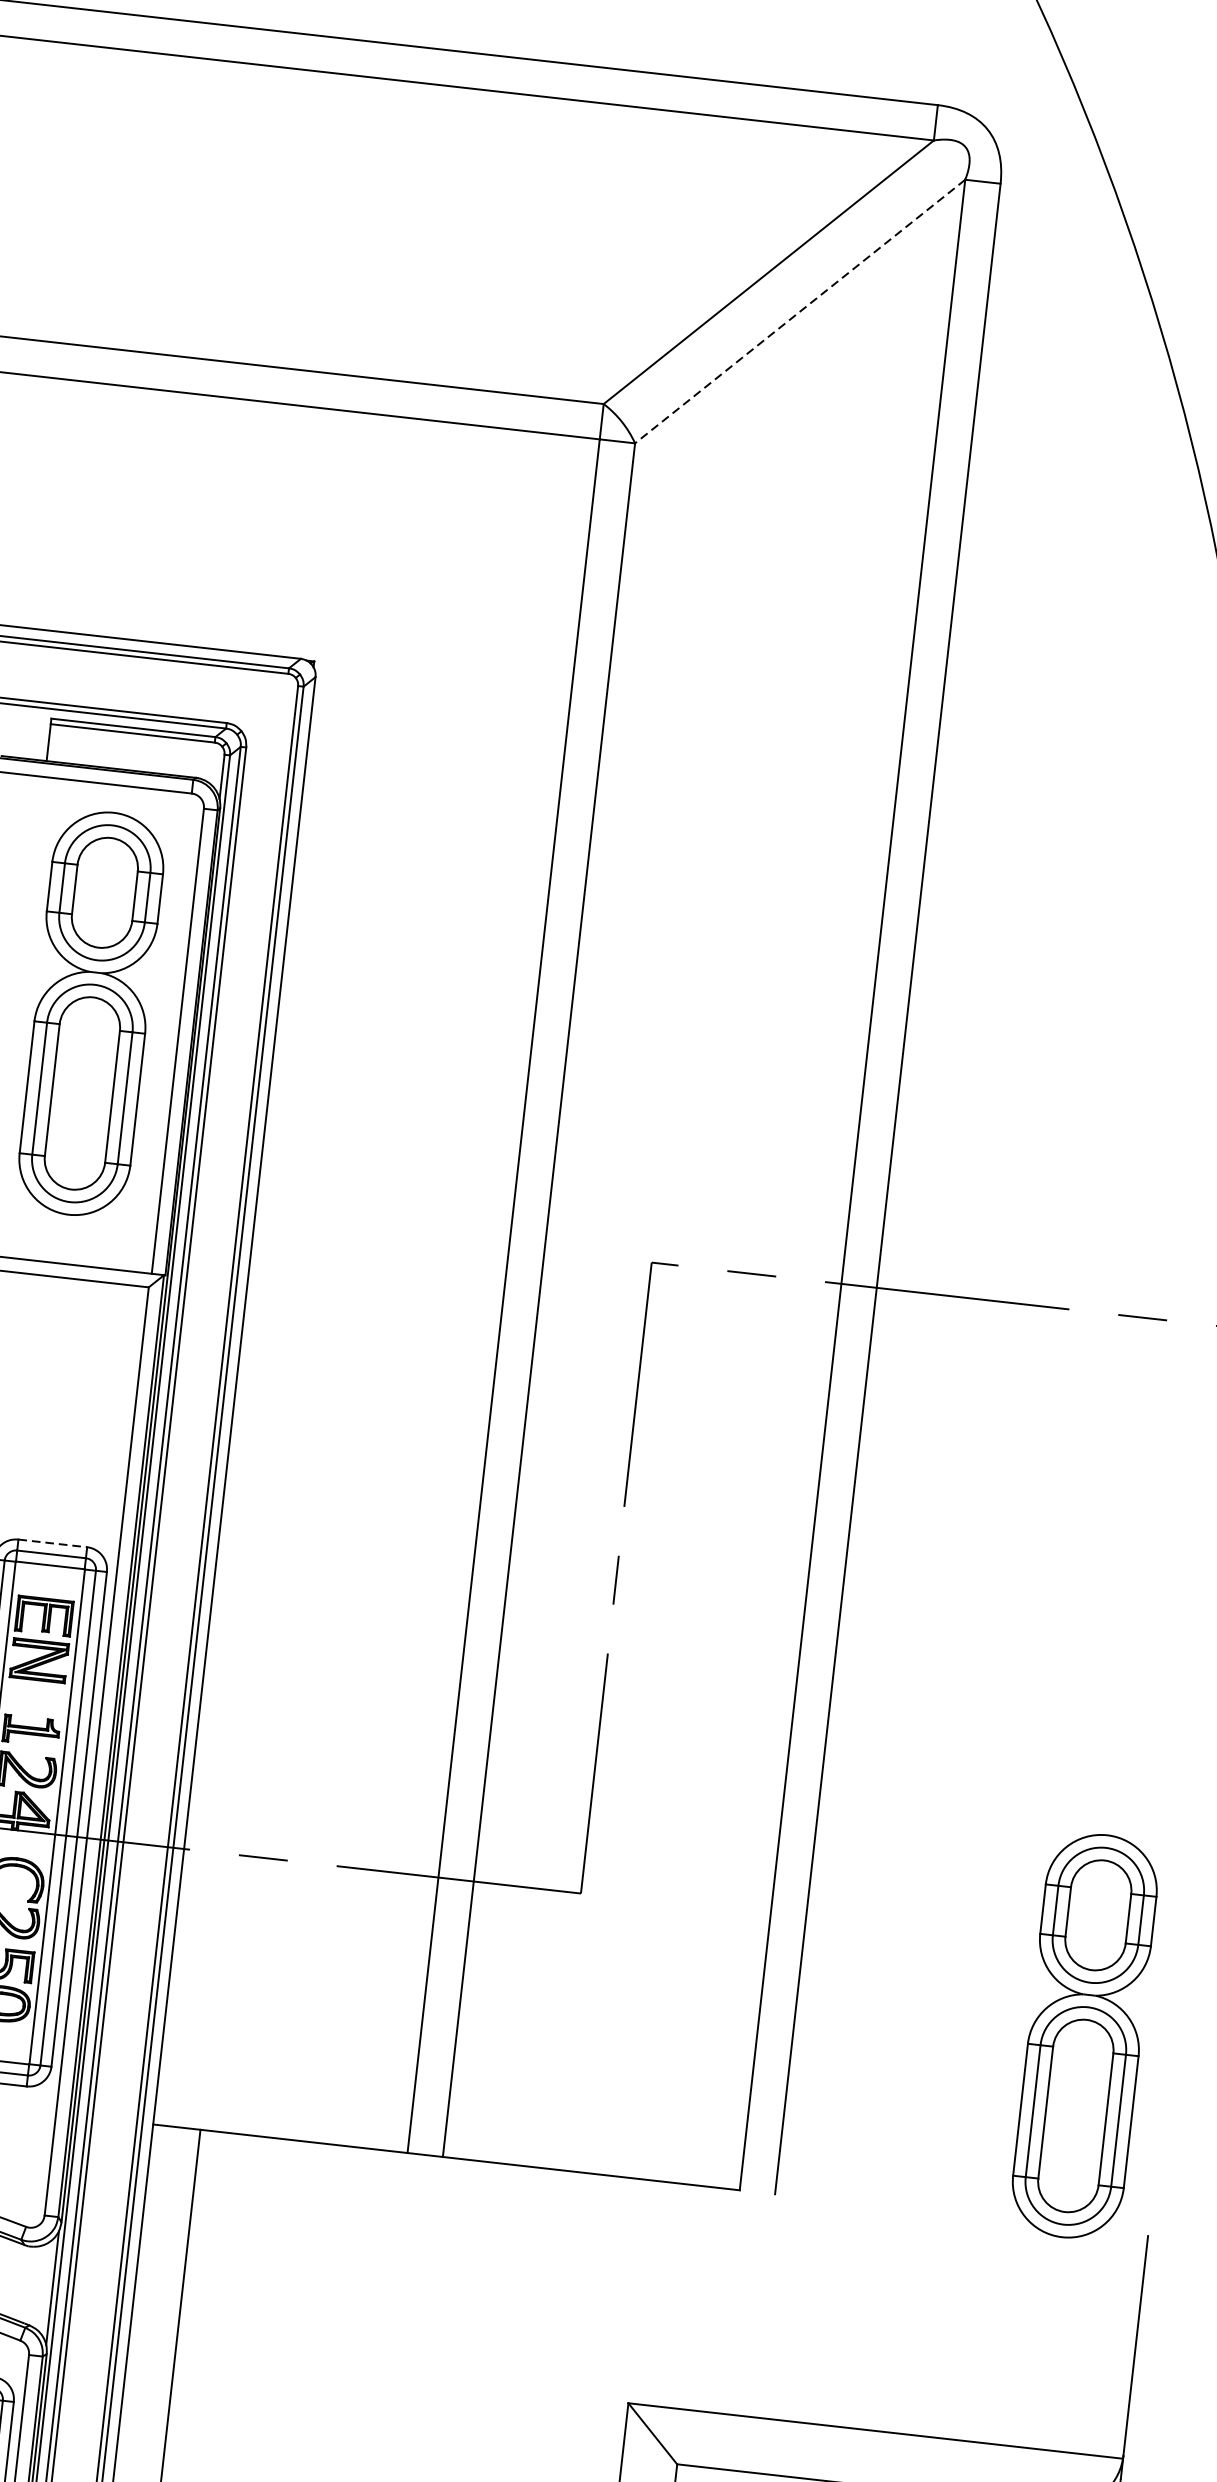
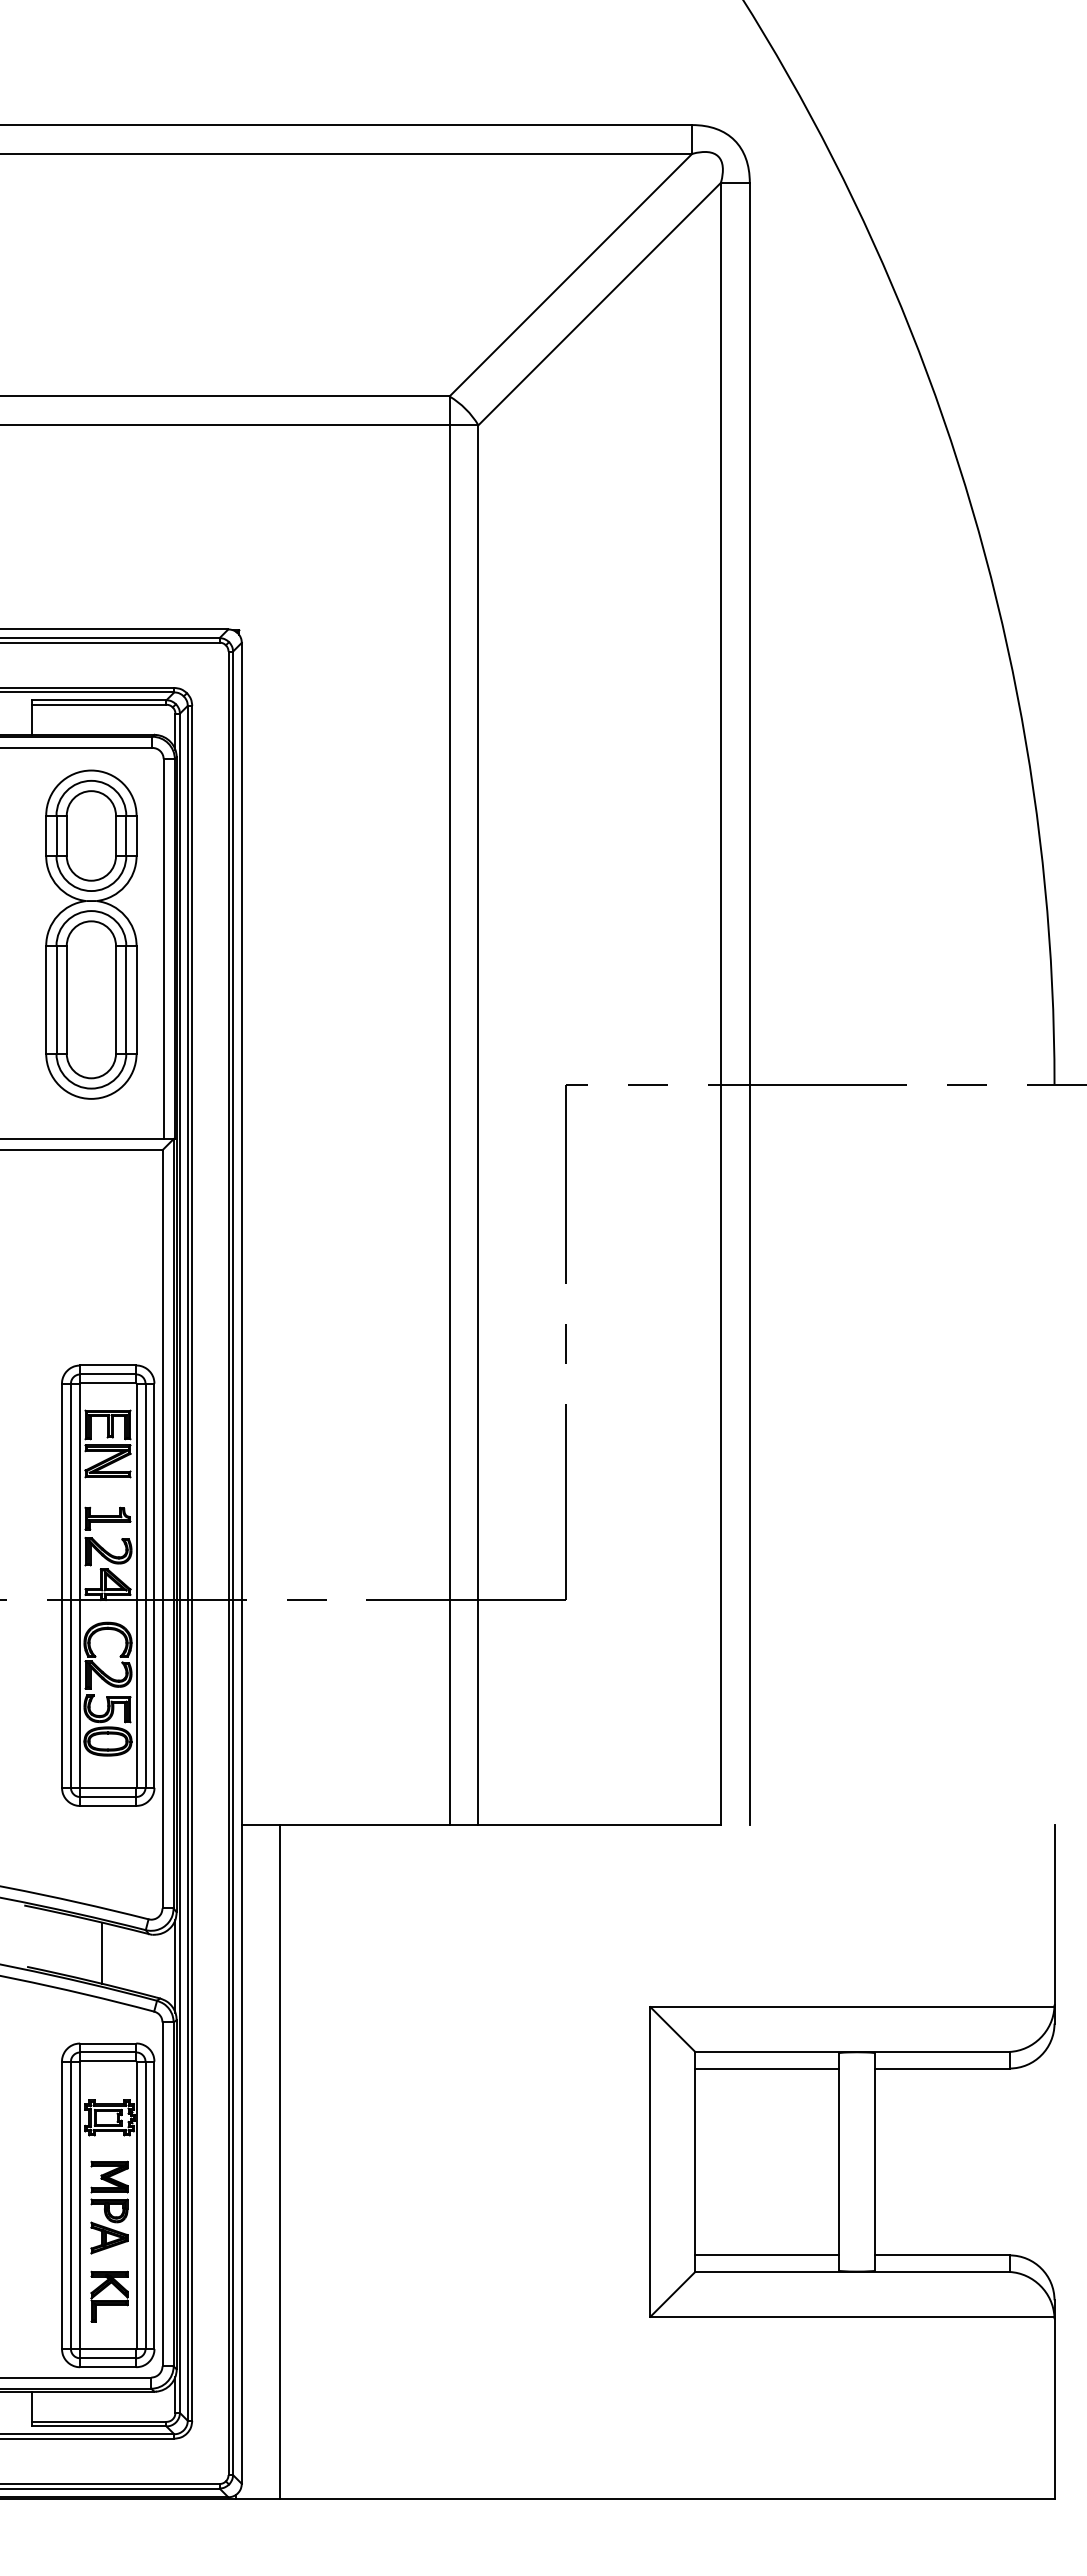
line: (799, 312) -> (599, 304), dashed -> solid
line: (53, 1543) -> (108, 1365), dashed -> solid
part: (1084, 2036) -> (985, 1669), removed

